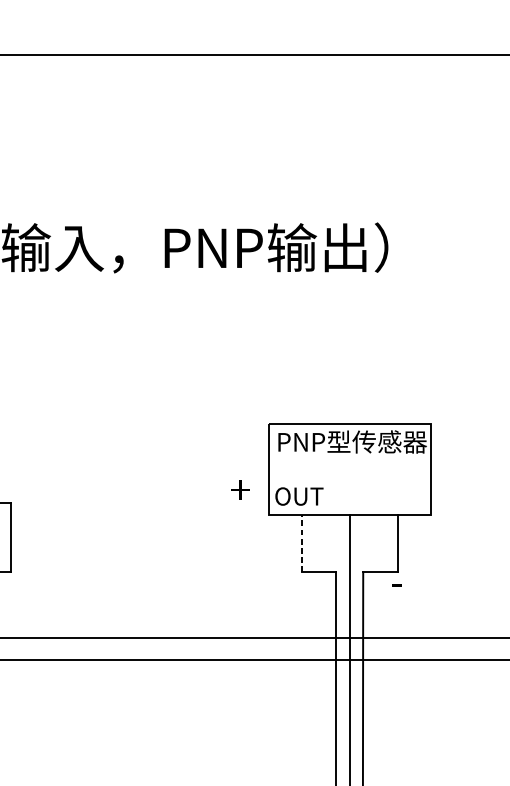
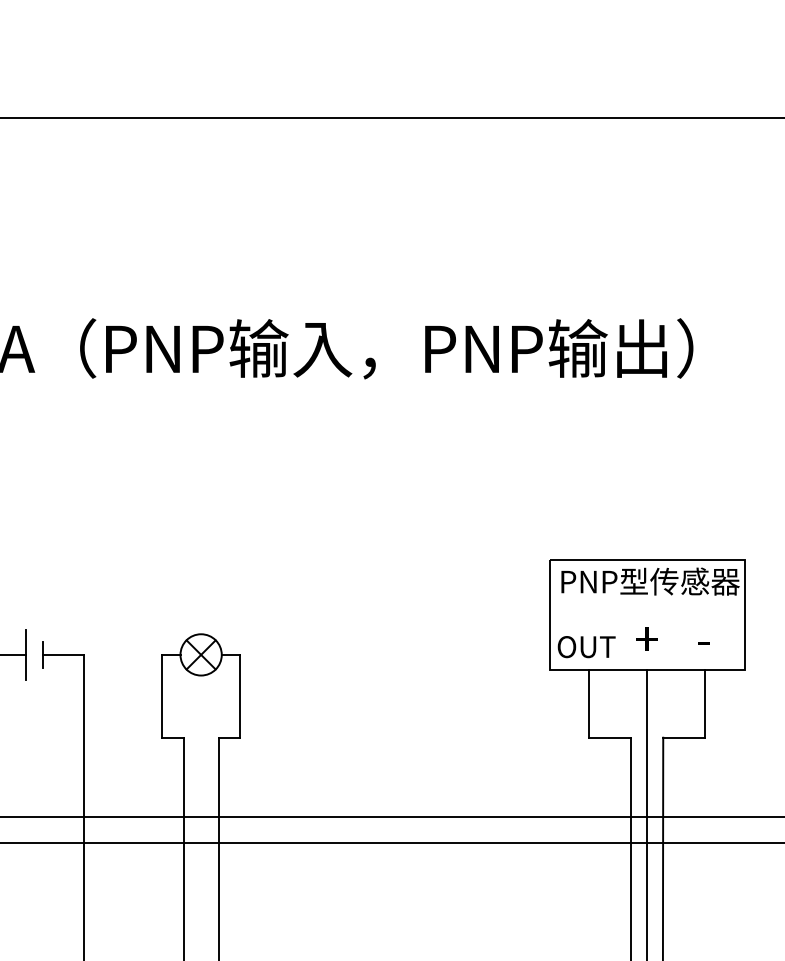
text: (240, 489) -> (646, 638), moved
line: (301, 543) -> (589, 703), dashed -> solid
text: (396, 585) -> (703, 643), moved

